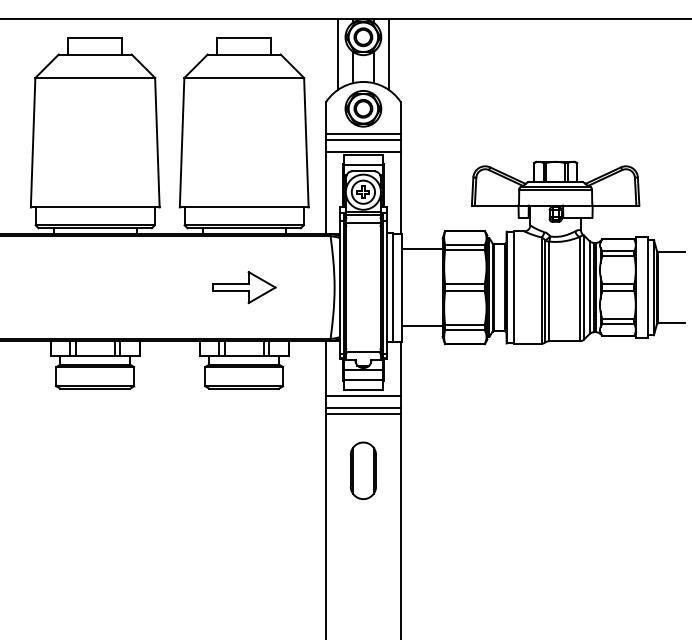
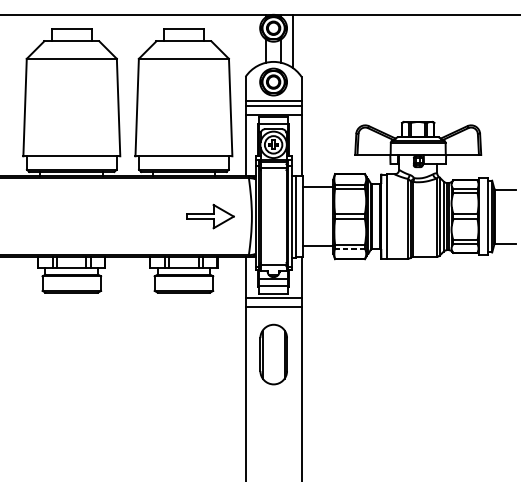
line: (338, 54) -> (254, 41), removed
part: (244, 287) -> (210, 216), moved
line: (464, 330) -> (349, 248), solid -> dashed
line: (363, 414) -> (273, 312), removed
part: (362, 470) -> (272, 354), size x1.4

